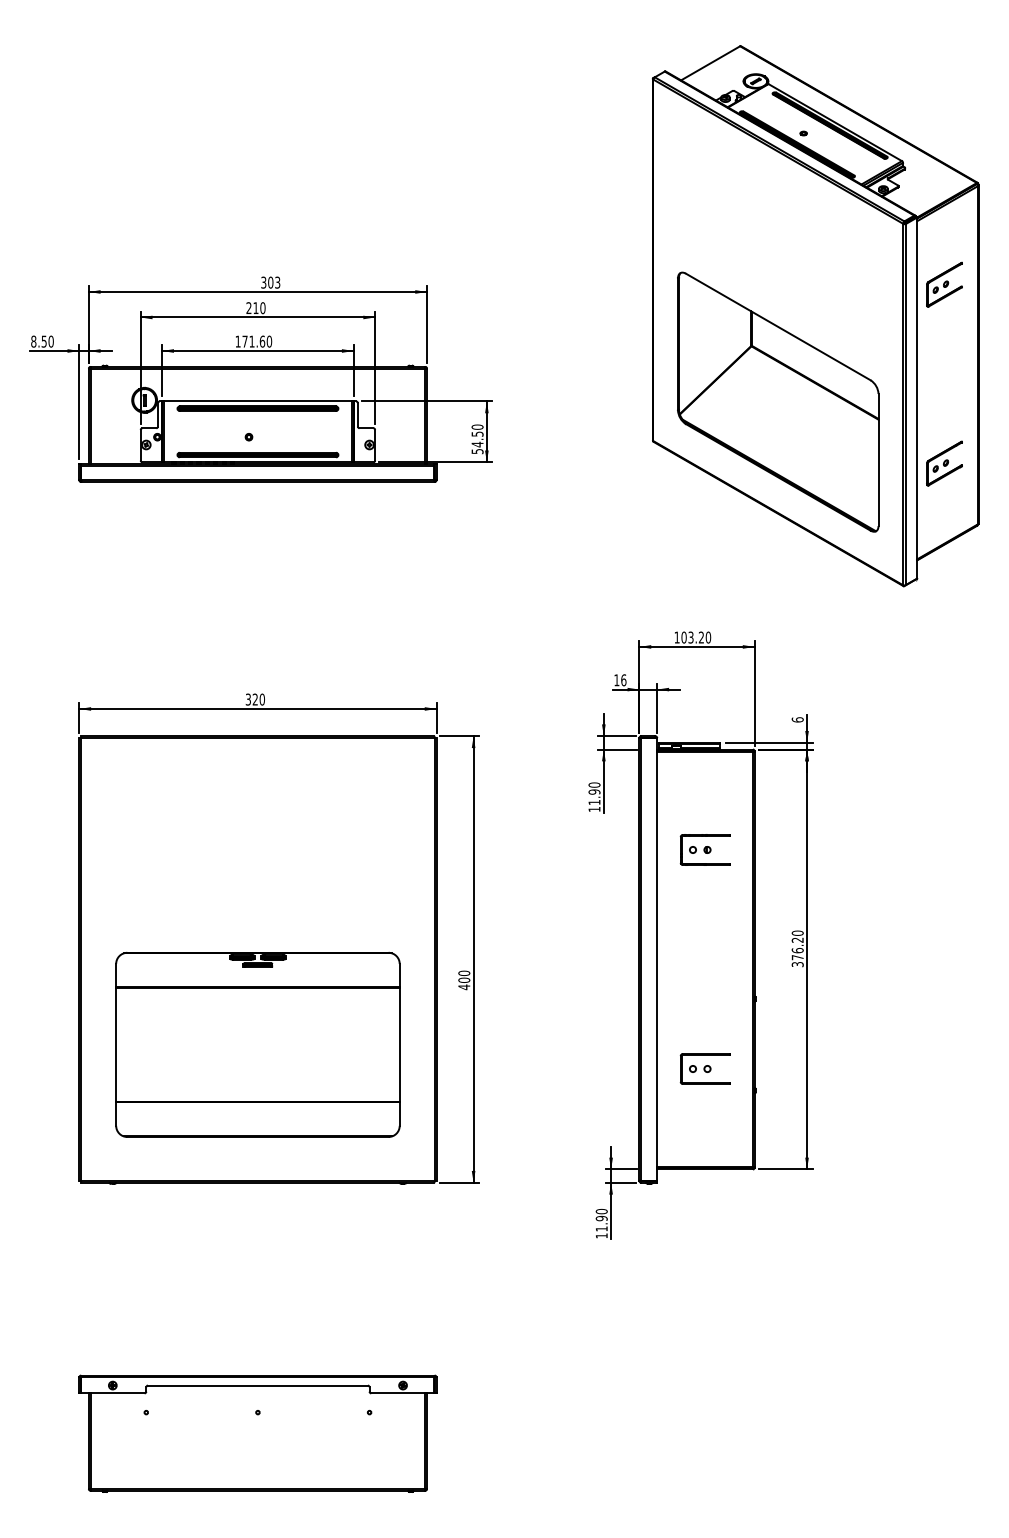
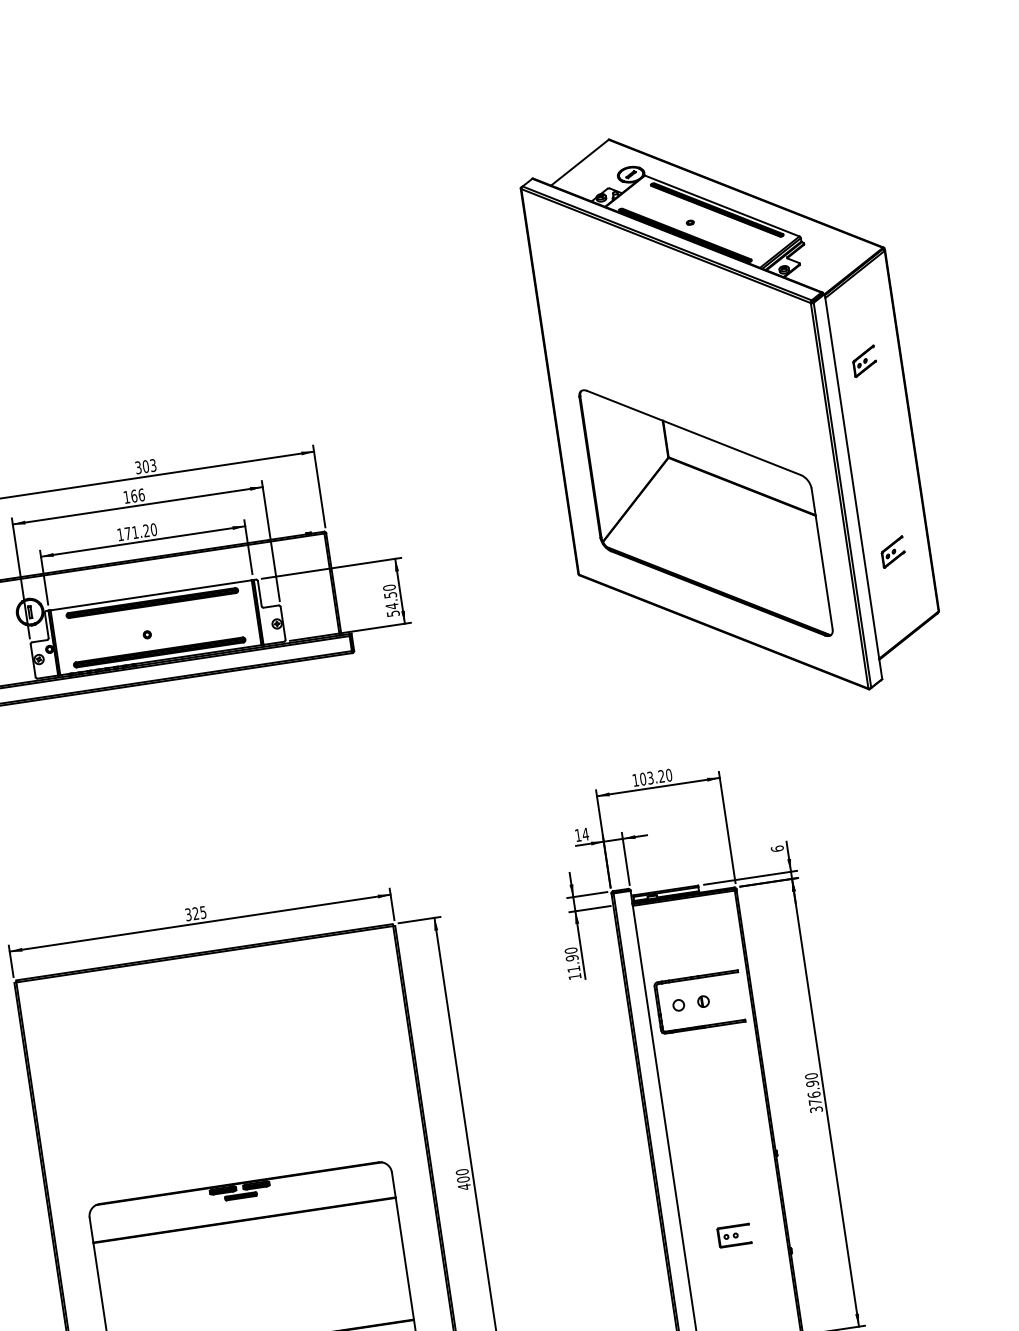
part: (944, 284) -> (864, 361), size x0.6
text: (255, 308) -> (133, 496), 210 -> 166
text: (262, 341) -> (146, 530), 171.60 -> 171.20
part: (944, 463) -> (893, 552), size x0.6
text: (623, 680) -> (585, 834), 16 -> 14
text: (261, 699) -> (202, 912), 320 -> 325
part: (704, 849) -> (698, 1001), size x1.6
text: (797, 939) -> (812, 1082), 376.20 -> 376.90
part: (704, 1068) -> (733, 1235), size x0.6

